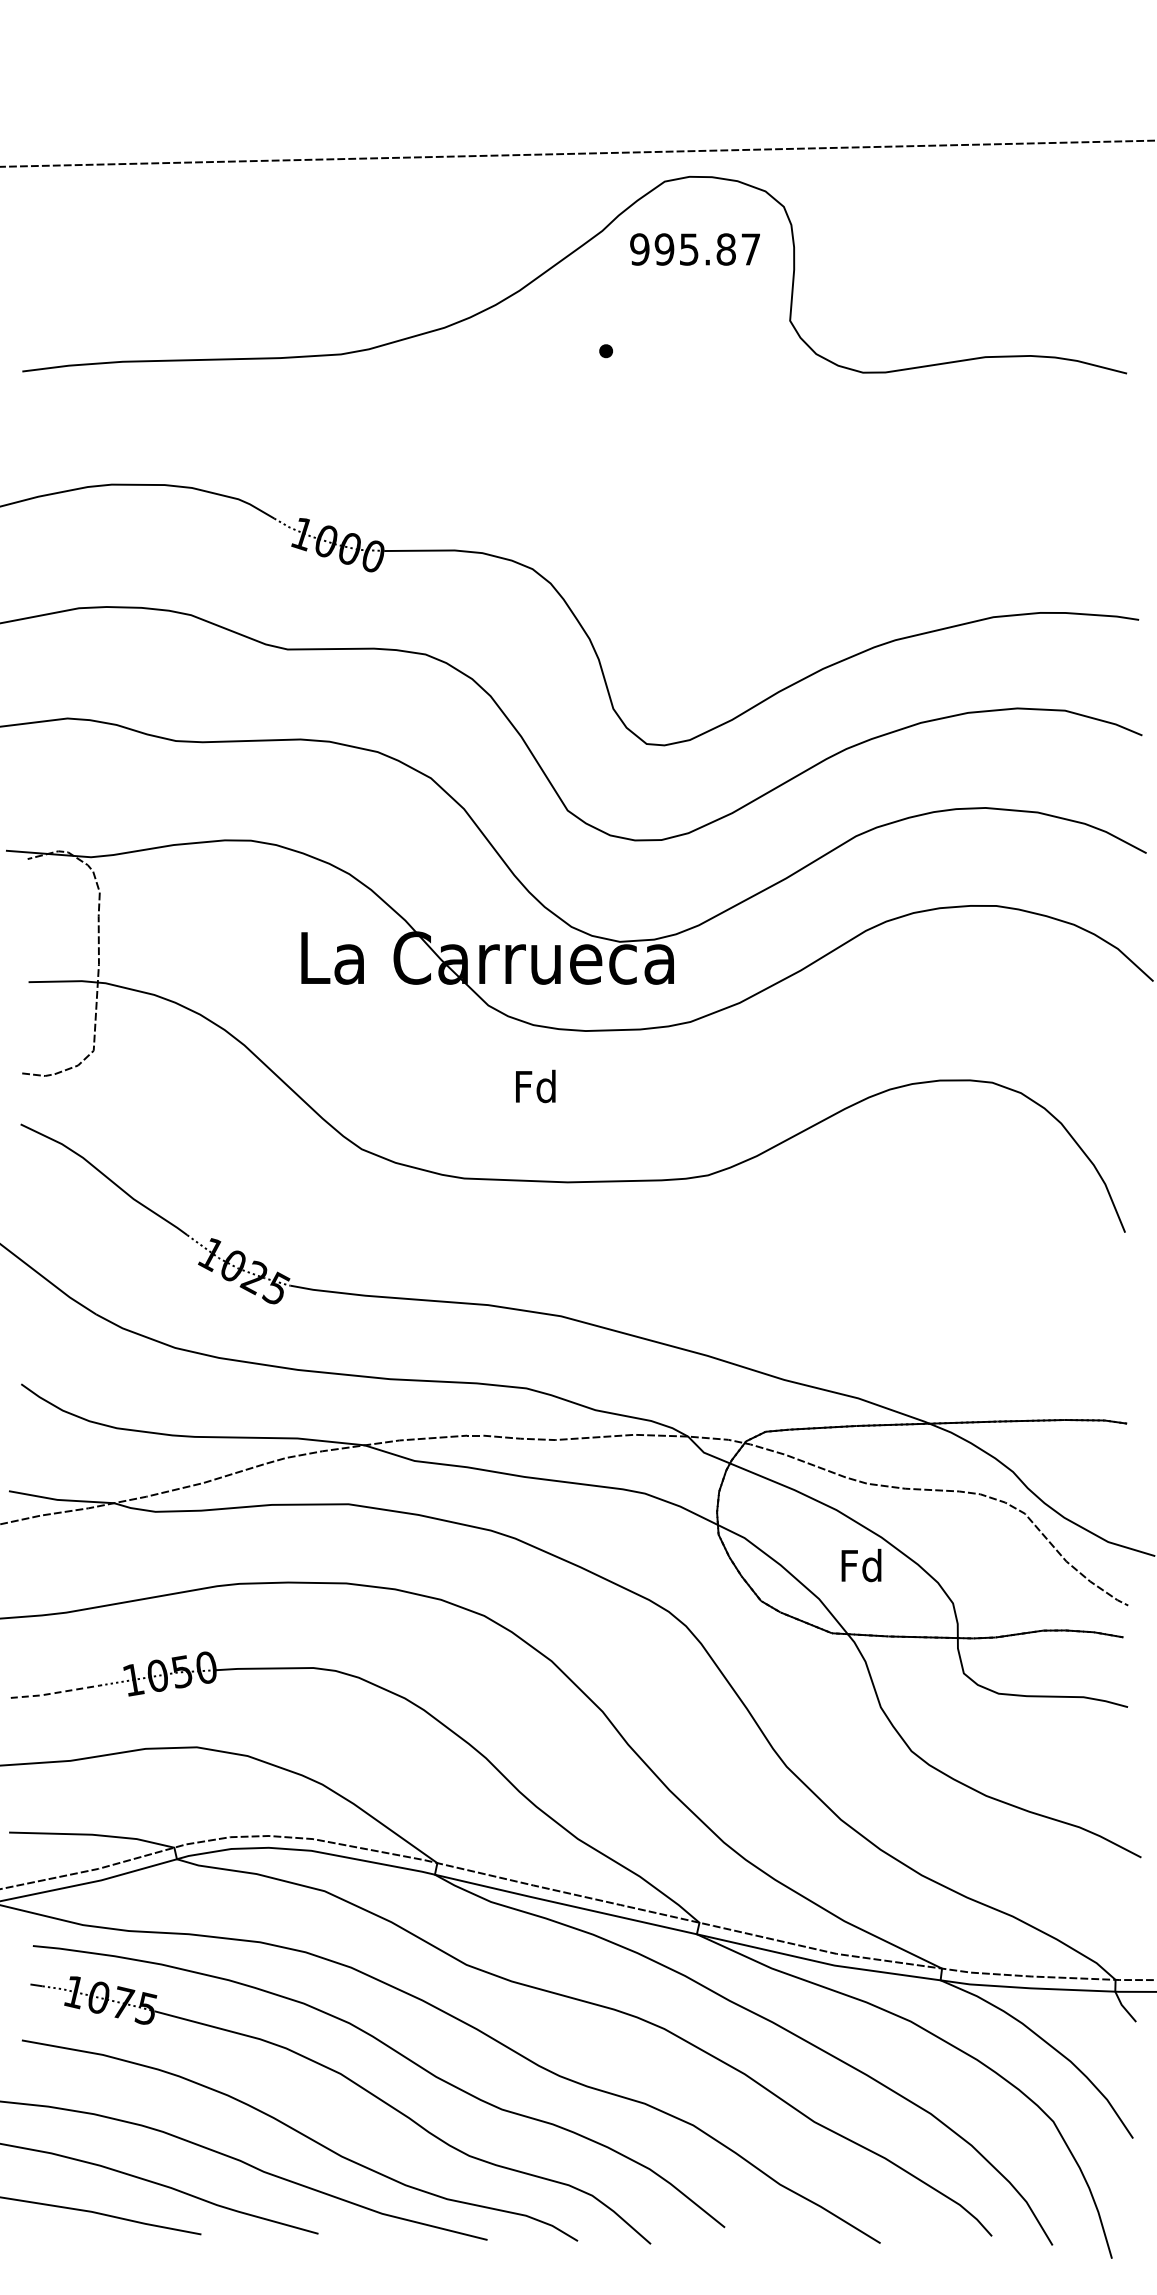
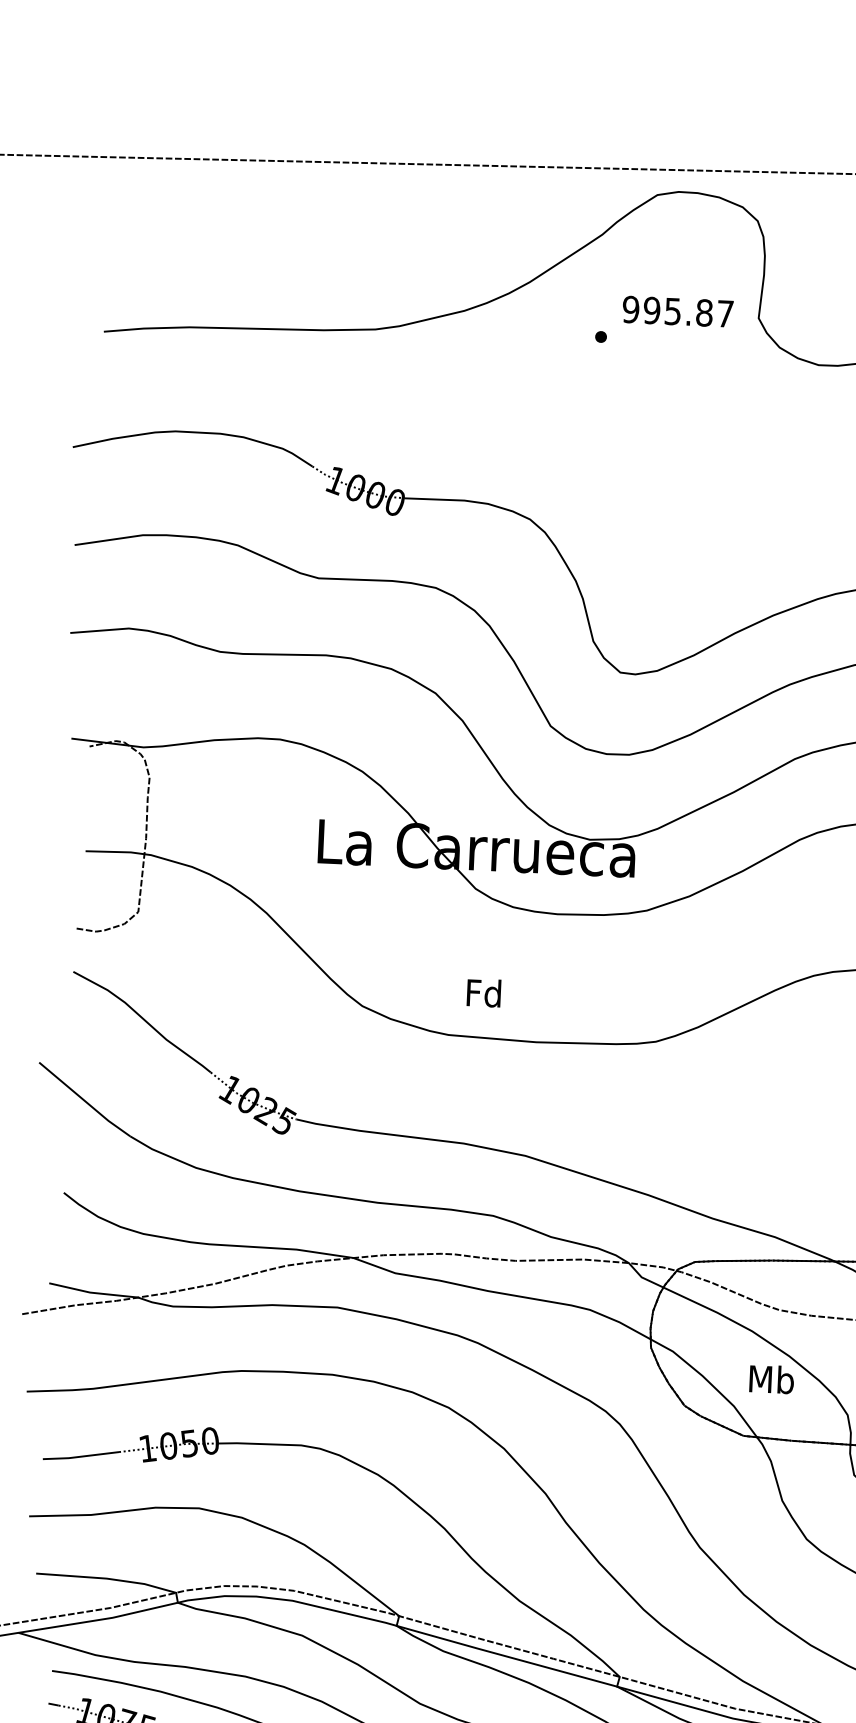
text: (694, 249) -> (677, 311), moved
text: (535, 1086) -> (483, 993), moved
text: (862, 1565) -> (772, 1379), Fd -> Mb
line: (55, 1693) -> (81, 1457), dashed -> solid

